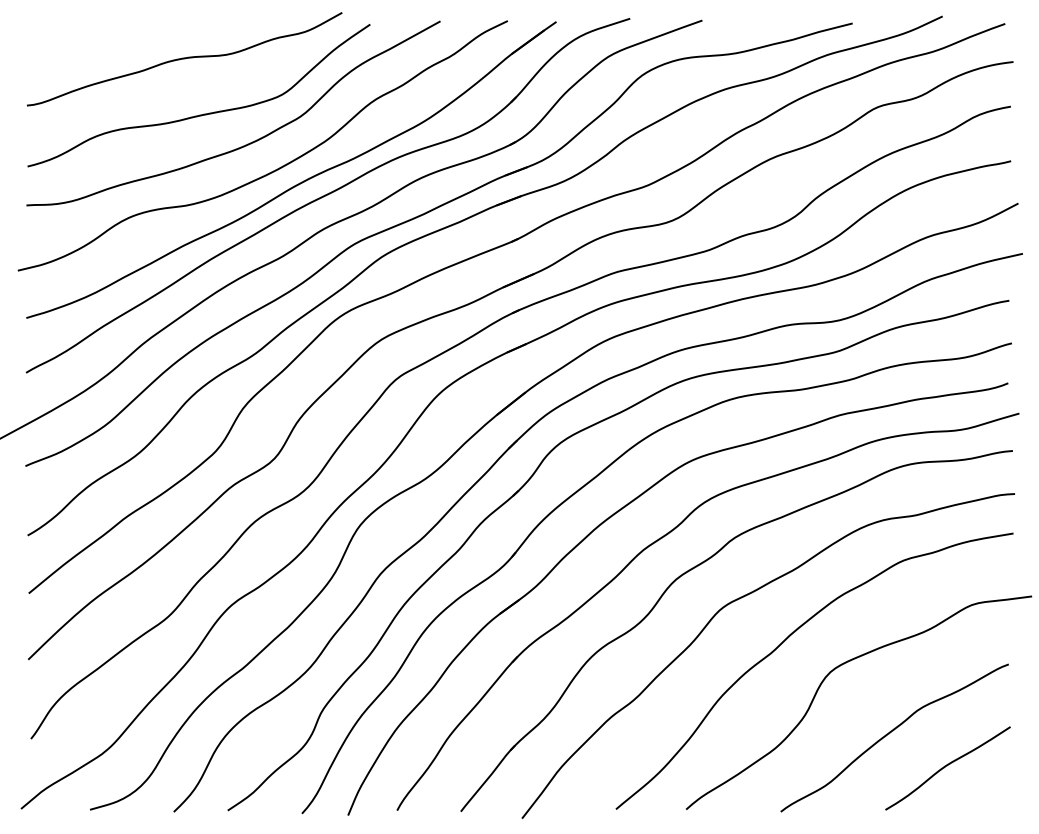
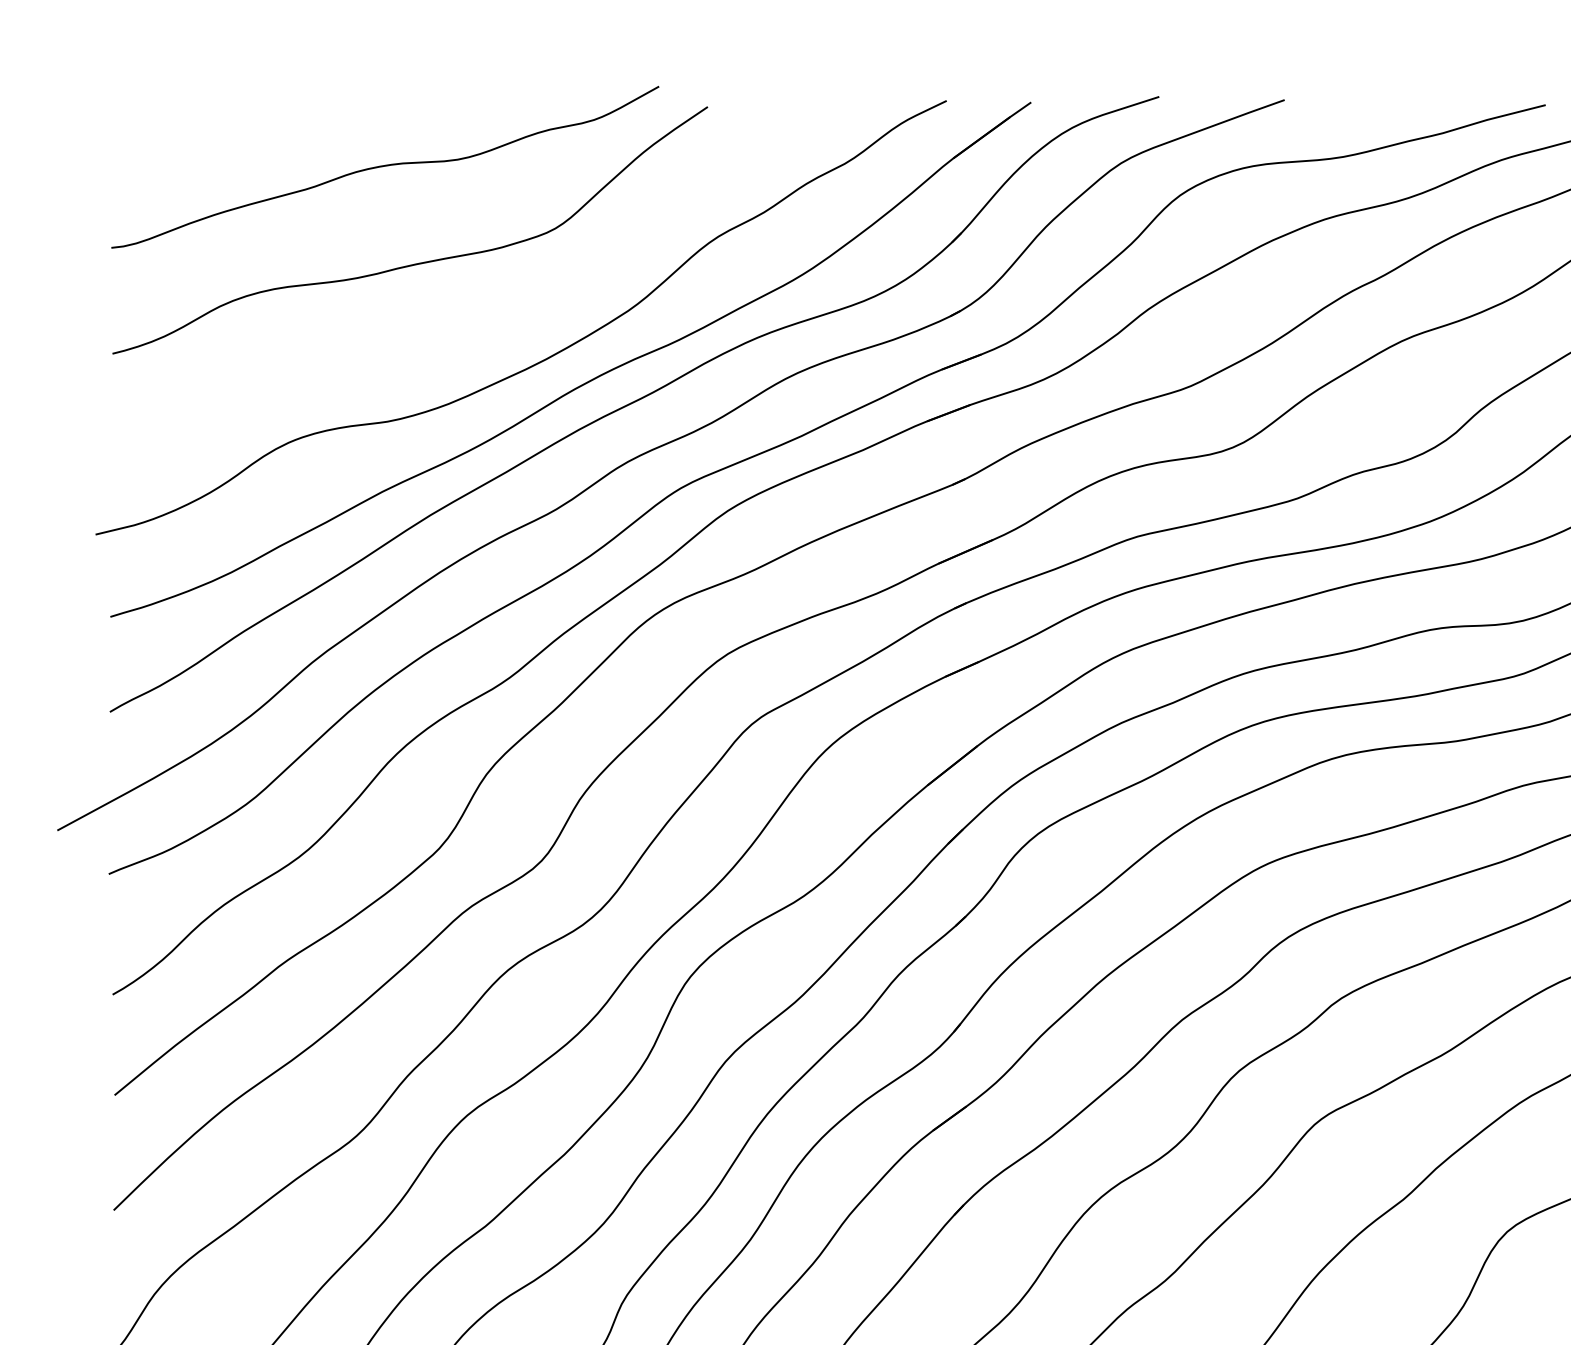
curve: (247, 143) -> (494, 313), removed

